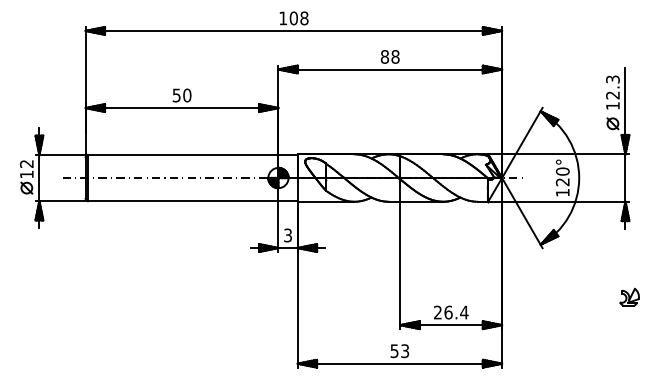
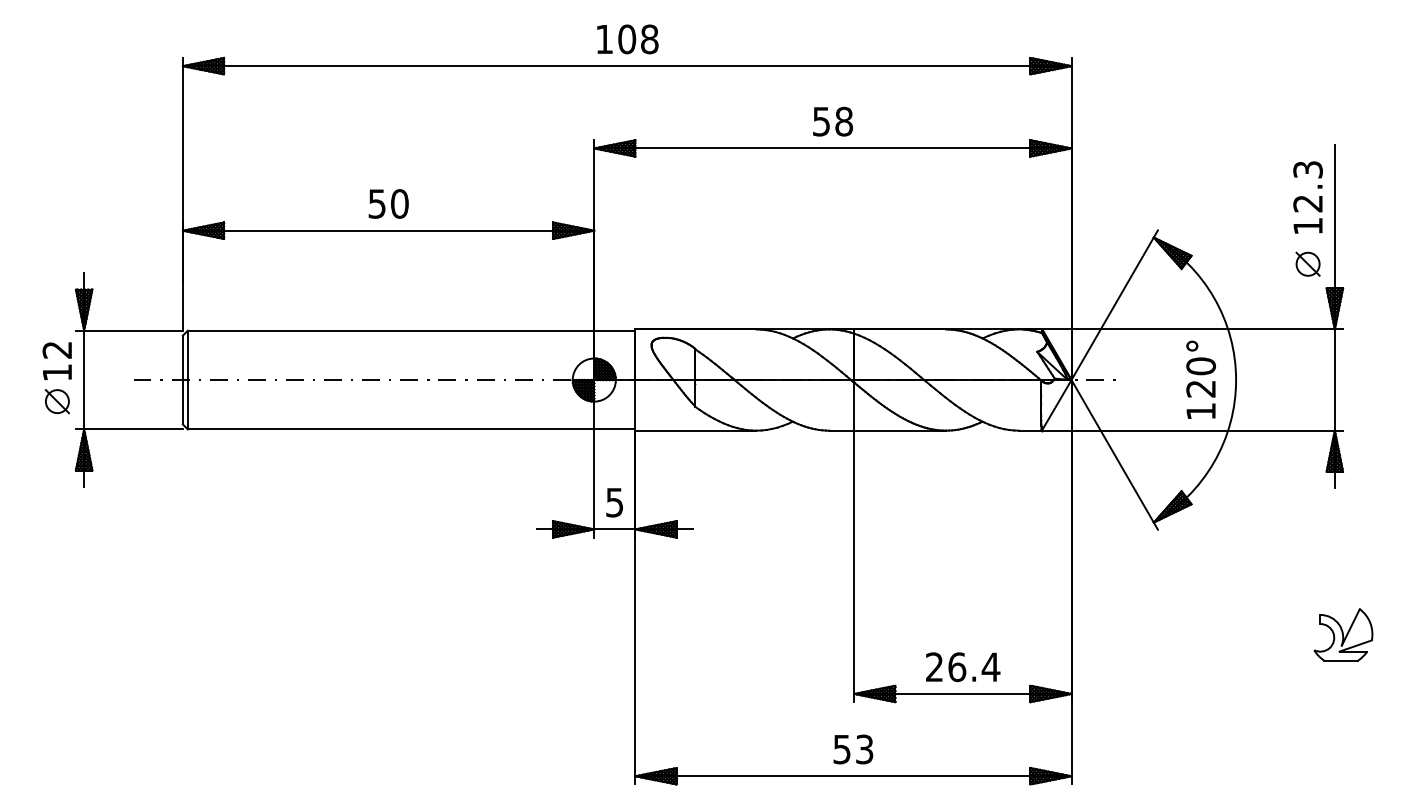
text: (384, 56) -> (820, 120), 88 -> 58
text: (287, 234) -> (613, 500), 3 -> 5
part: (629, 296) -> (1343, 632), size x1.43

